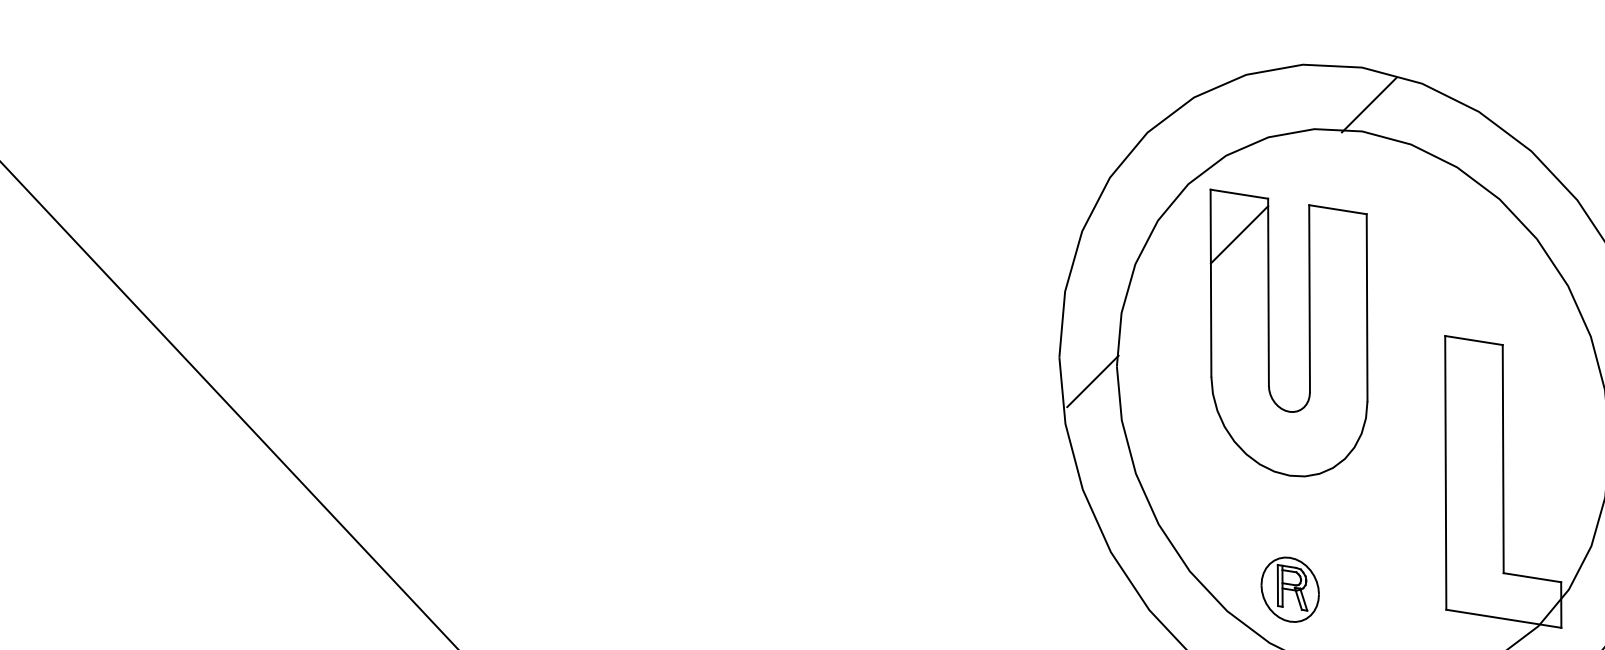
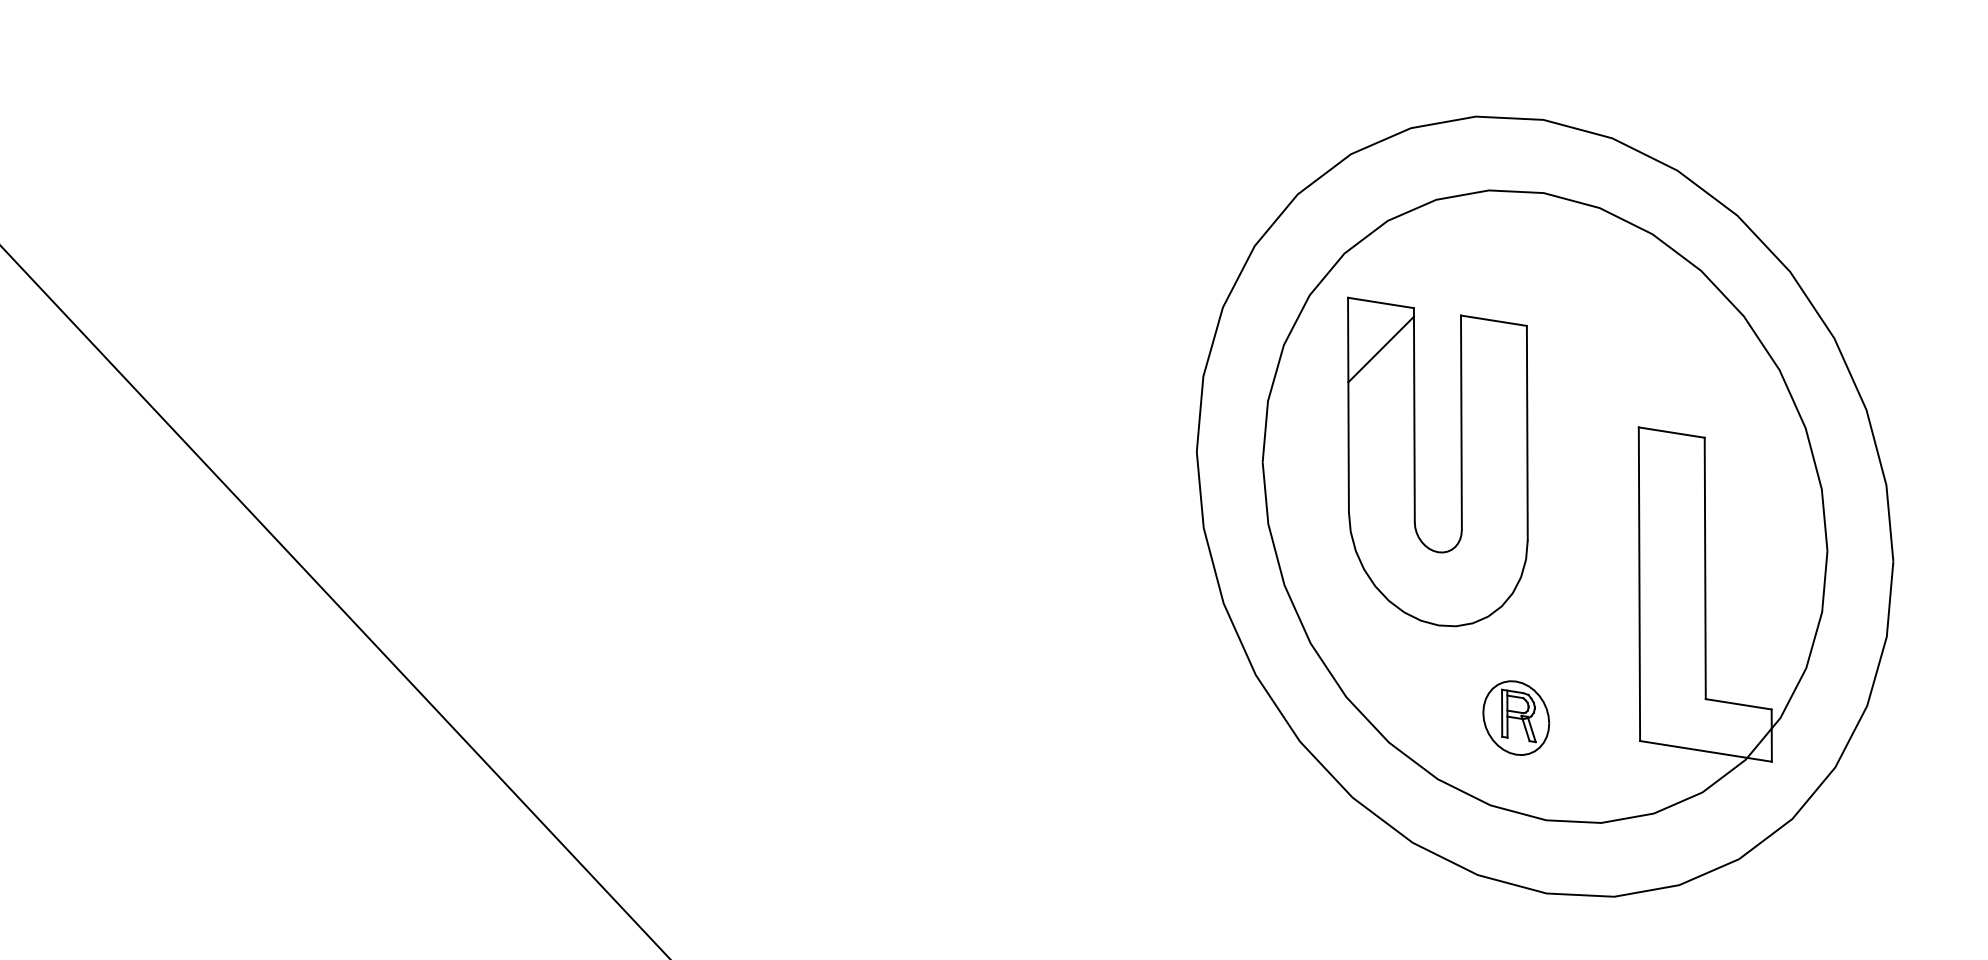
line: (1369, 104) -> (1551, 162), removed
part: (1269, 332) -> (1415, 461), moved
line: (1092, 381) -> (1234, 479), removed
part: (1290, 589) -> (1516, 717), moved

